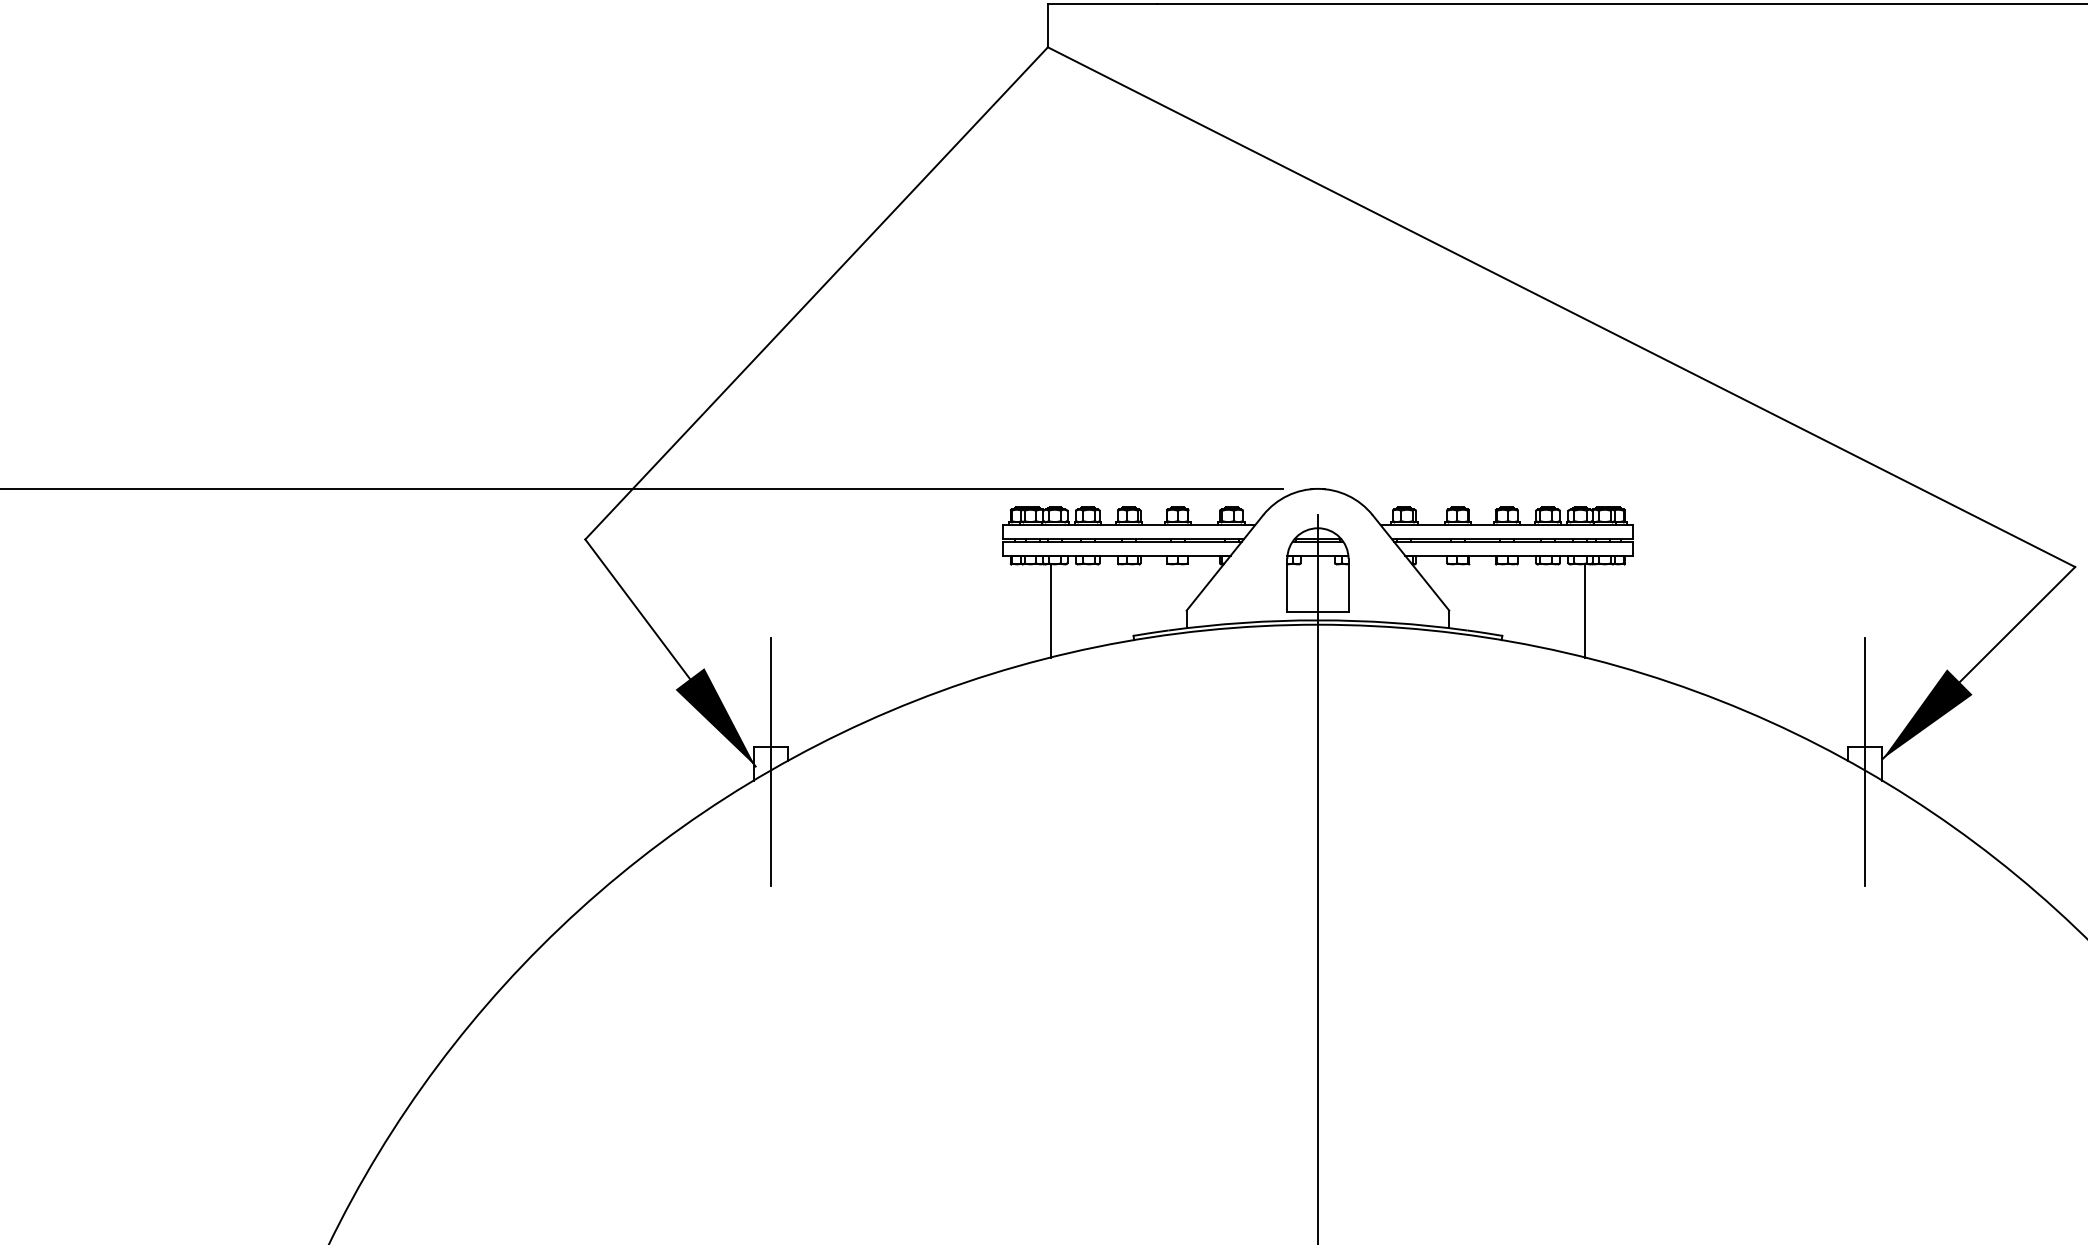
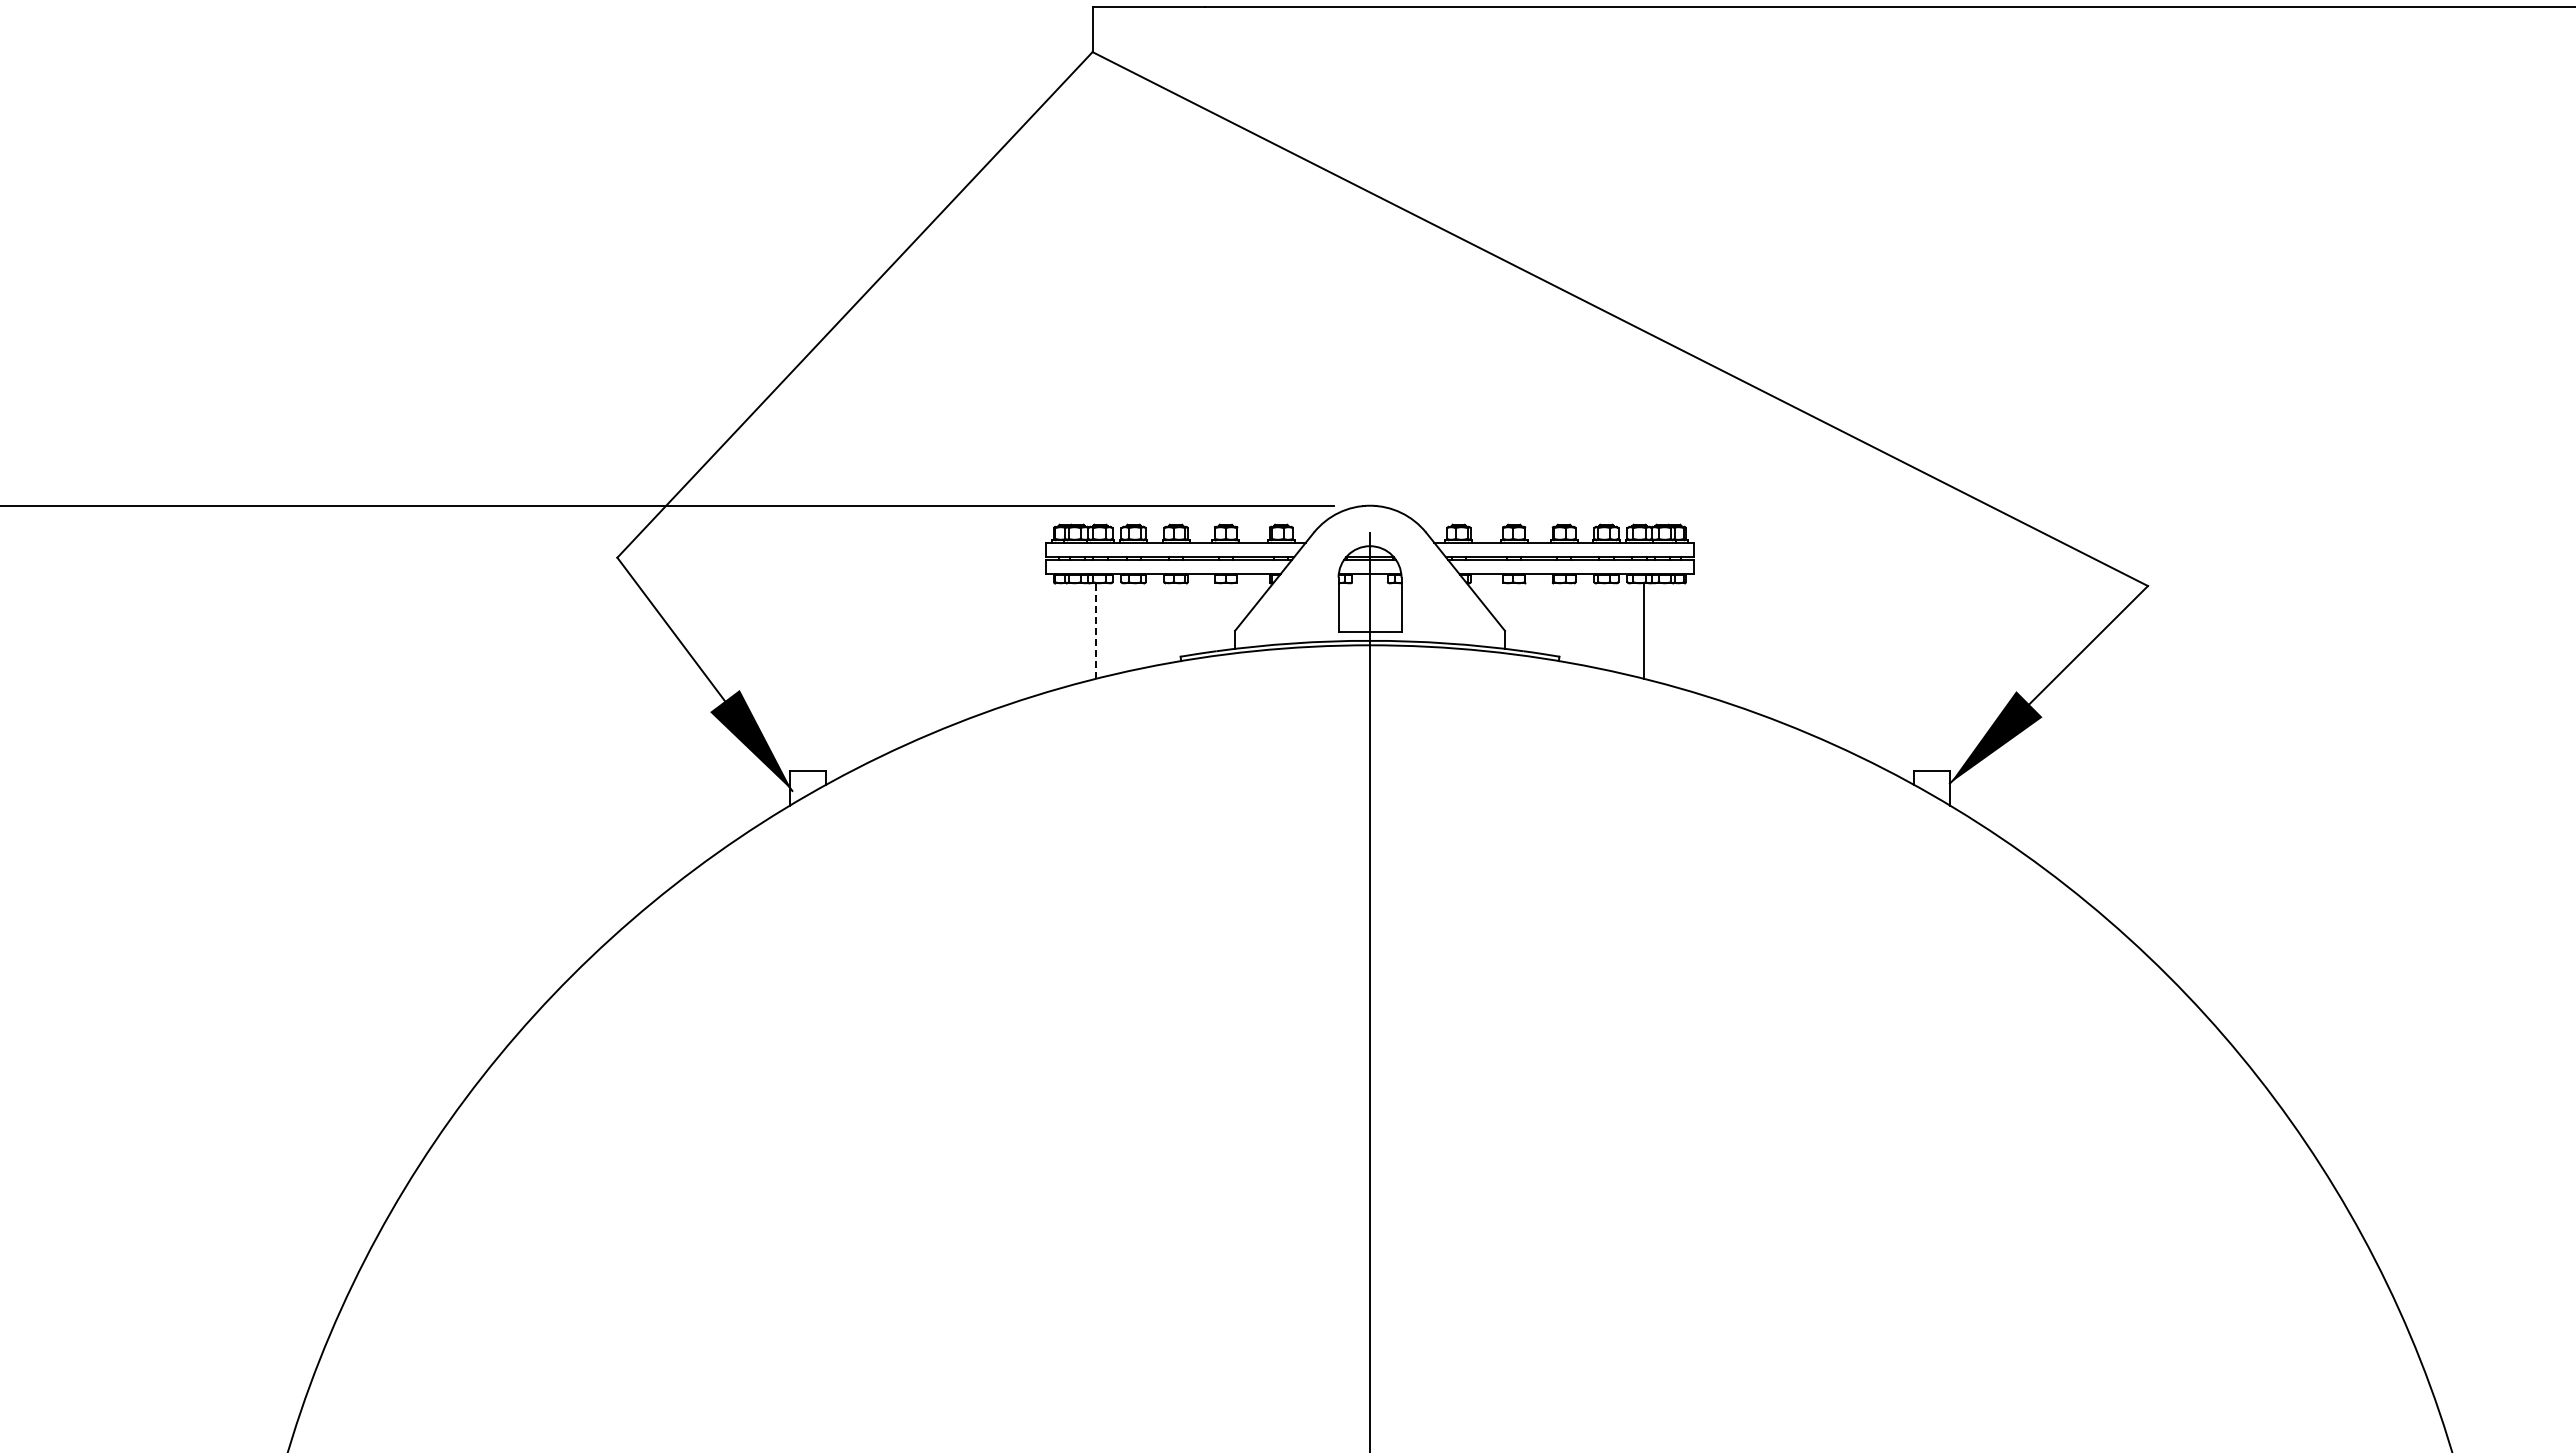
line: (1050, 611) -> (1095, 631), solid -> dashed
line: (770, 761) -> (807, 785), removed
line: (1865, 761) -> (1932, 785), removed

